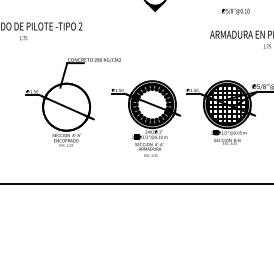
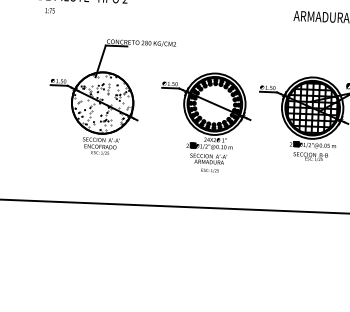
hatch: (65, 106) -> (101, 102), added

